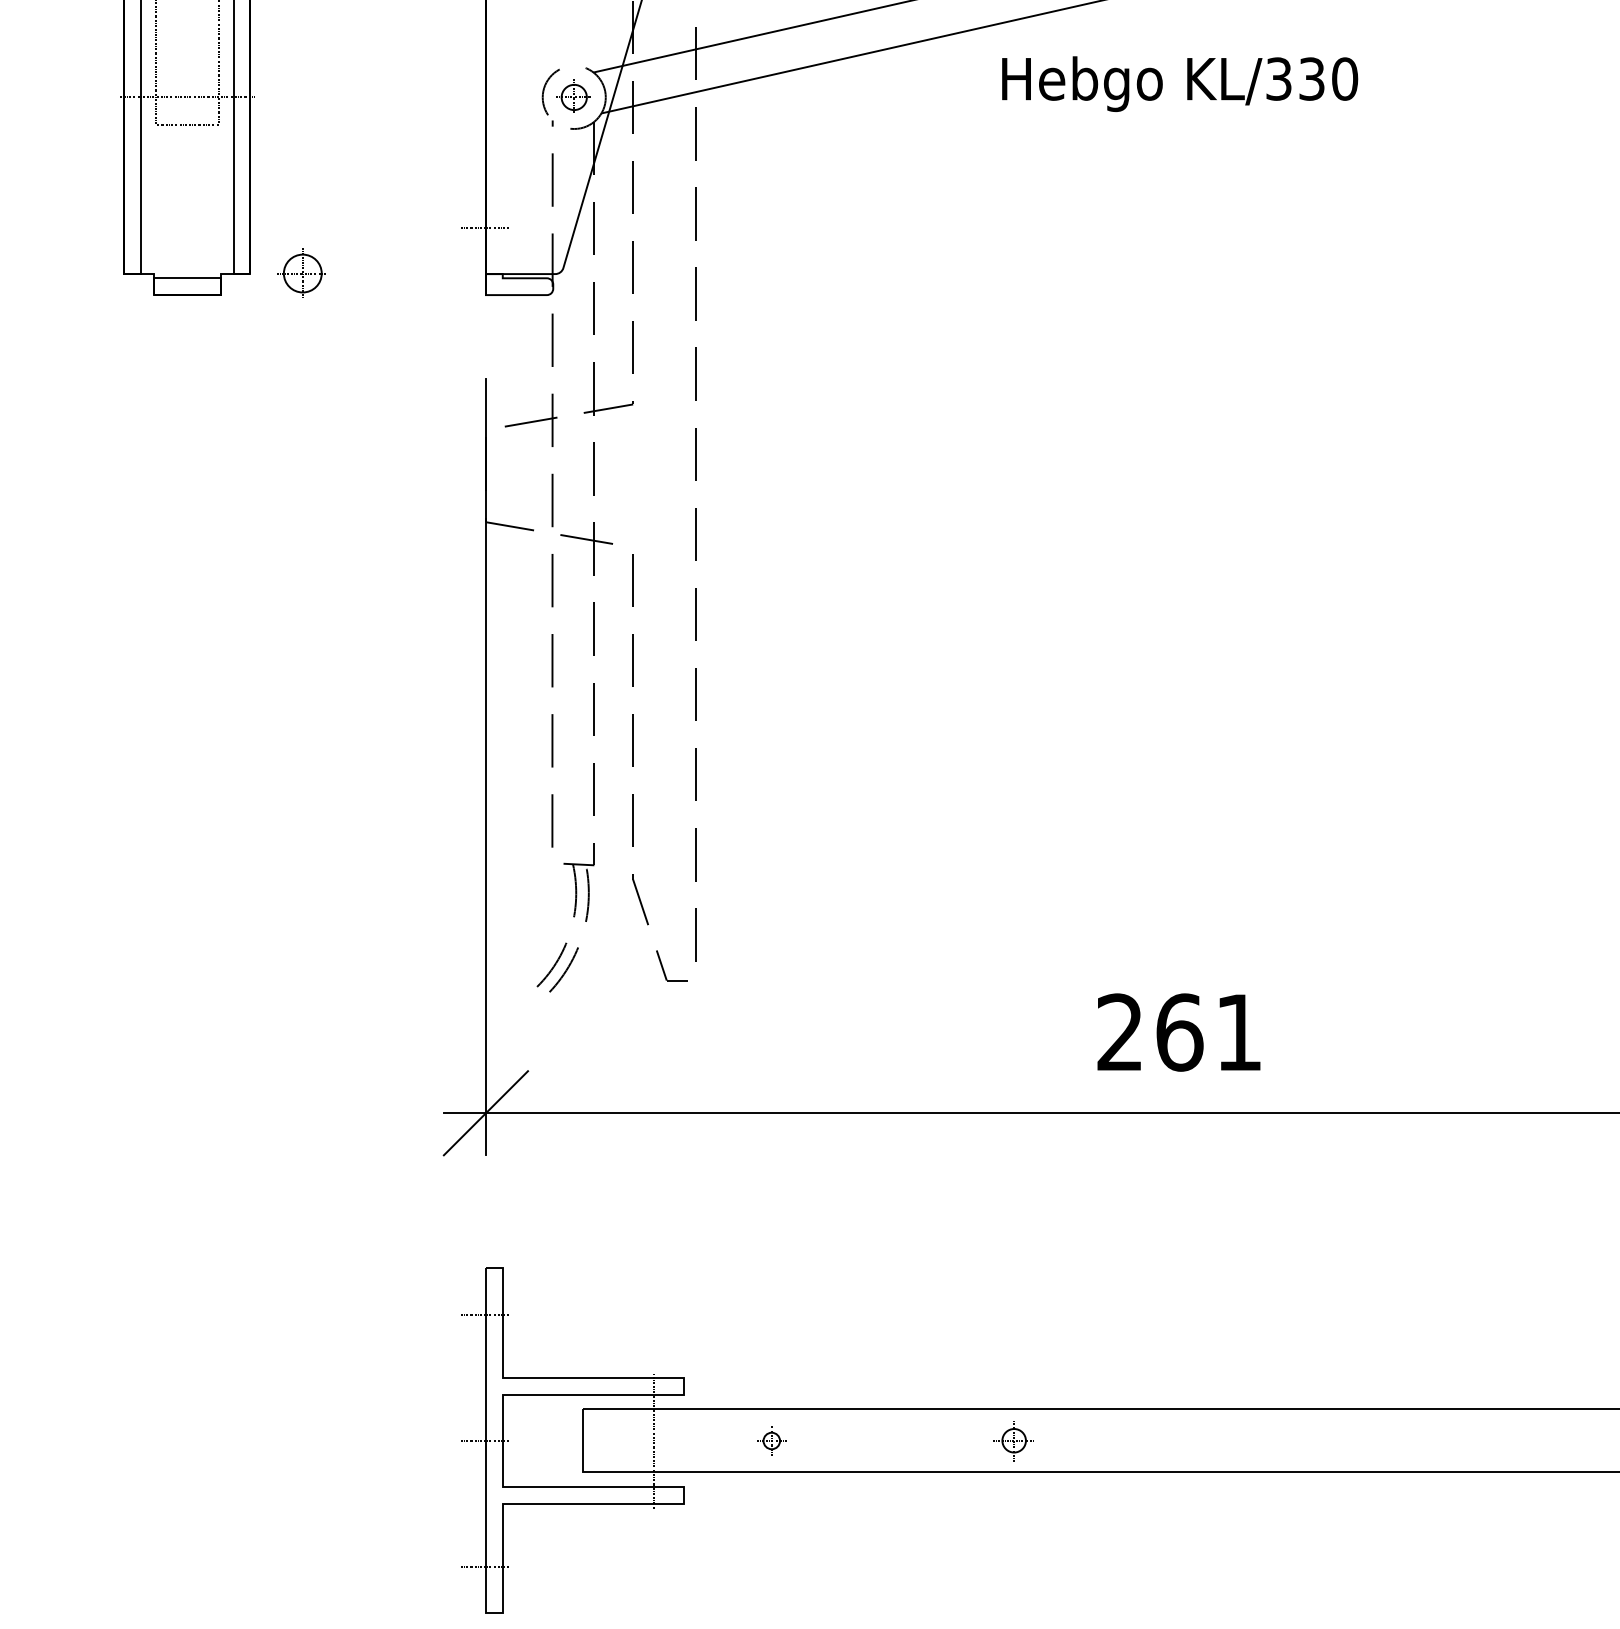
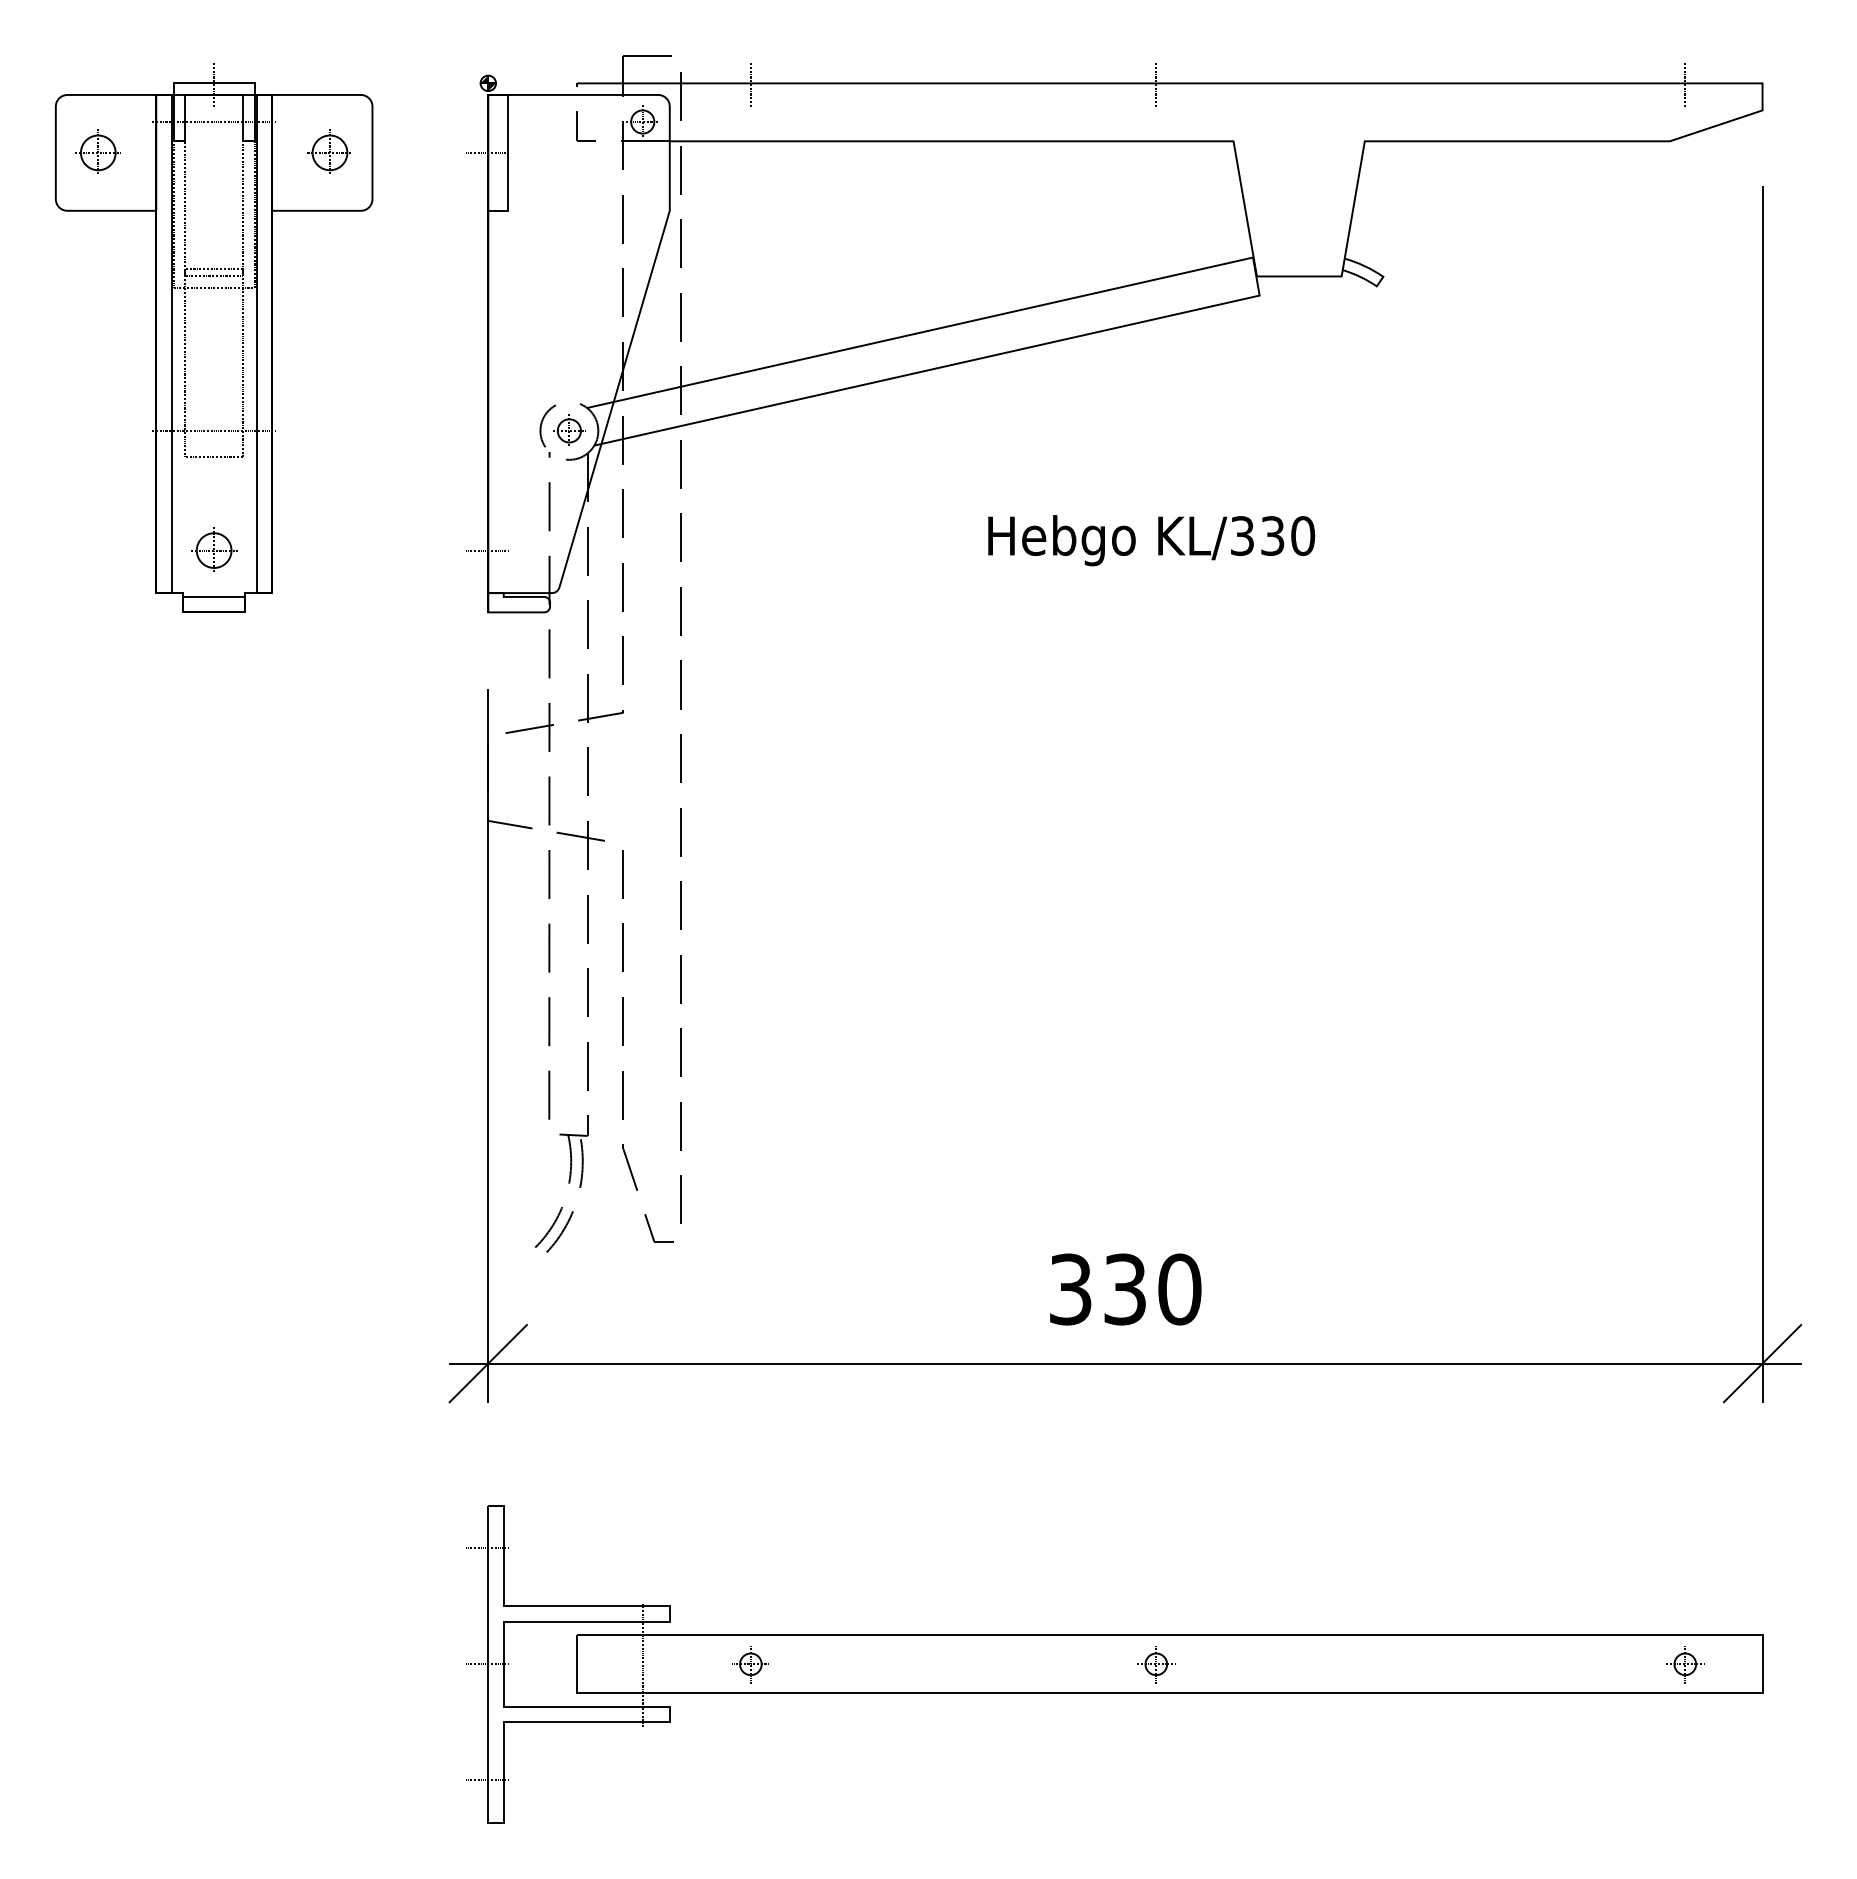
text: (1179, 83) -> (1151, 540), moved
part: (303, 272) -> (214, 549), moved
text: (1179, 1032) -> (1125, 1289), 261 -> 330
part: (771, 1440) -> (750, 1664), size x1.43
part: (1014, 1440) -> (1156, 1664), moved

